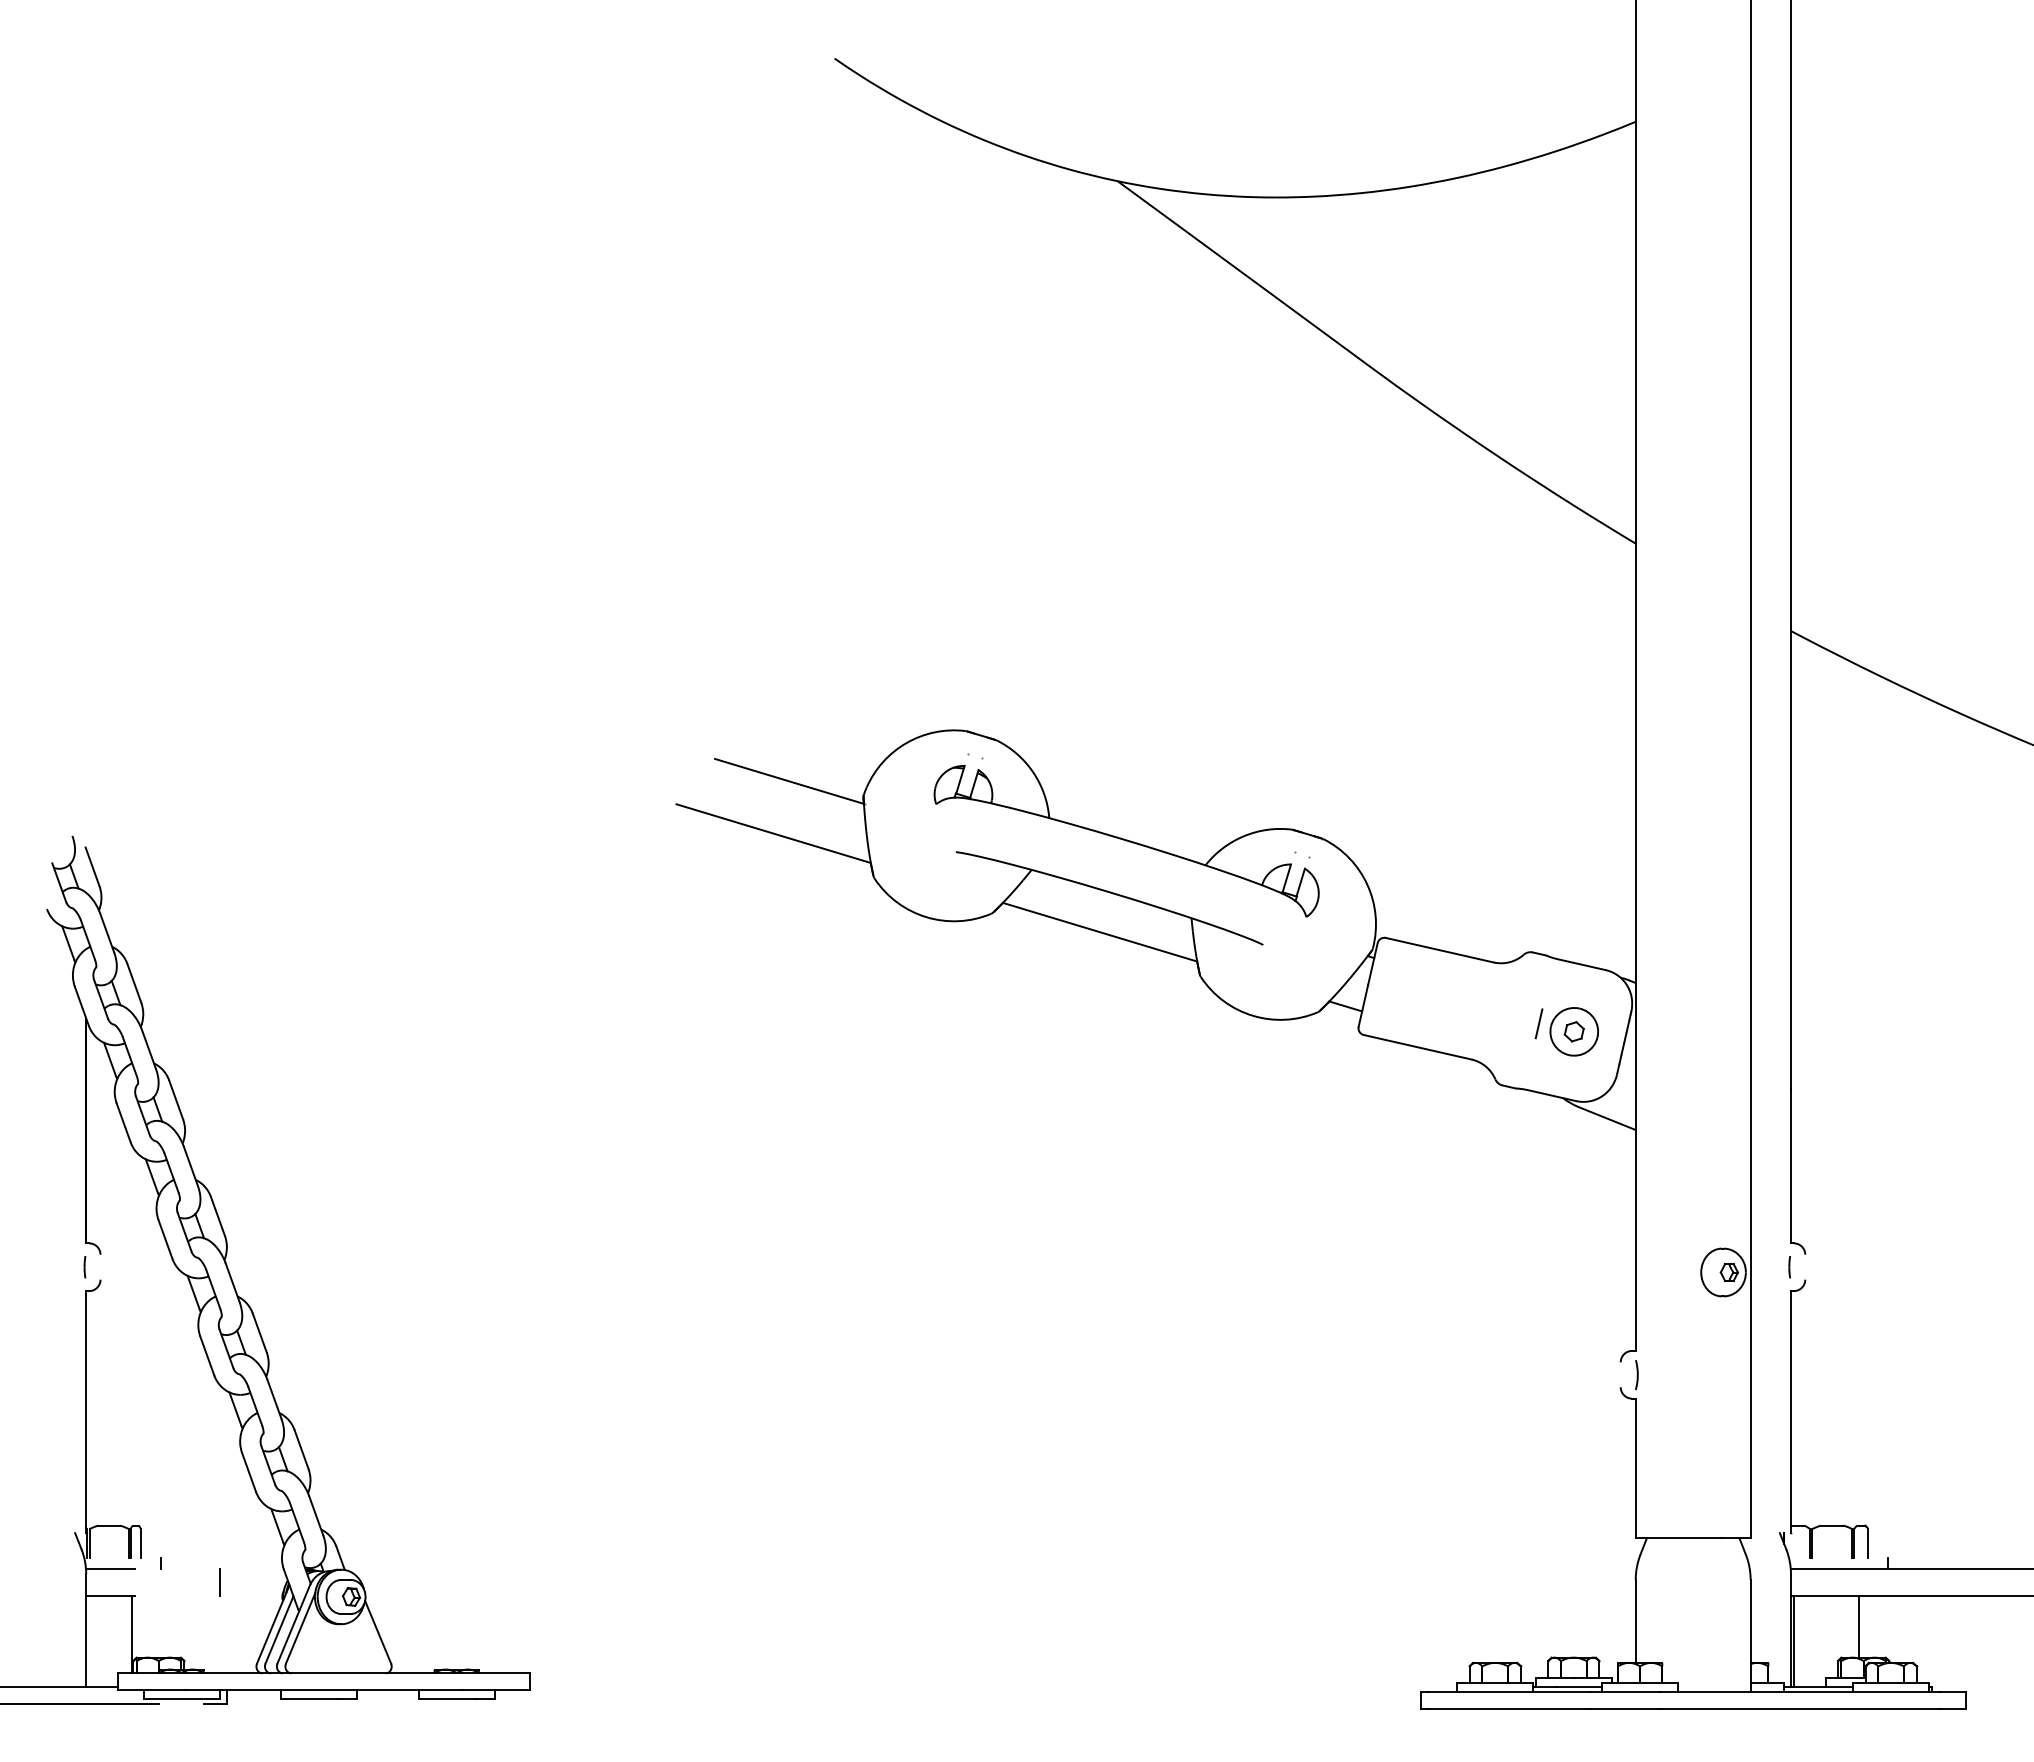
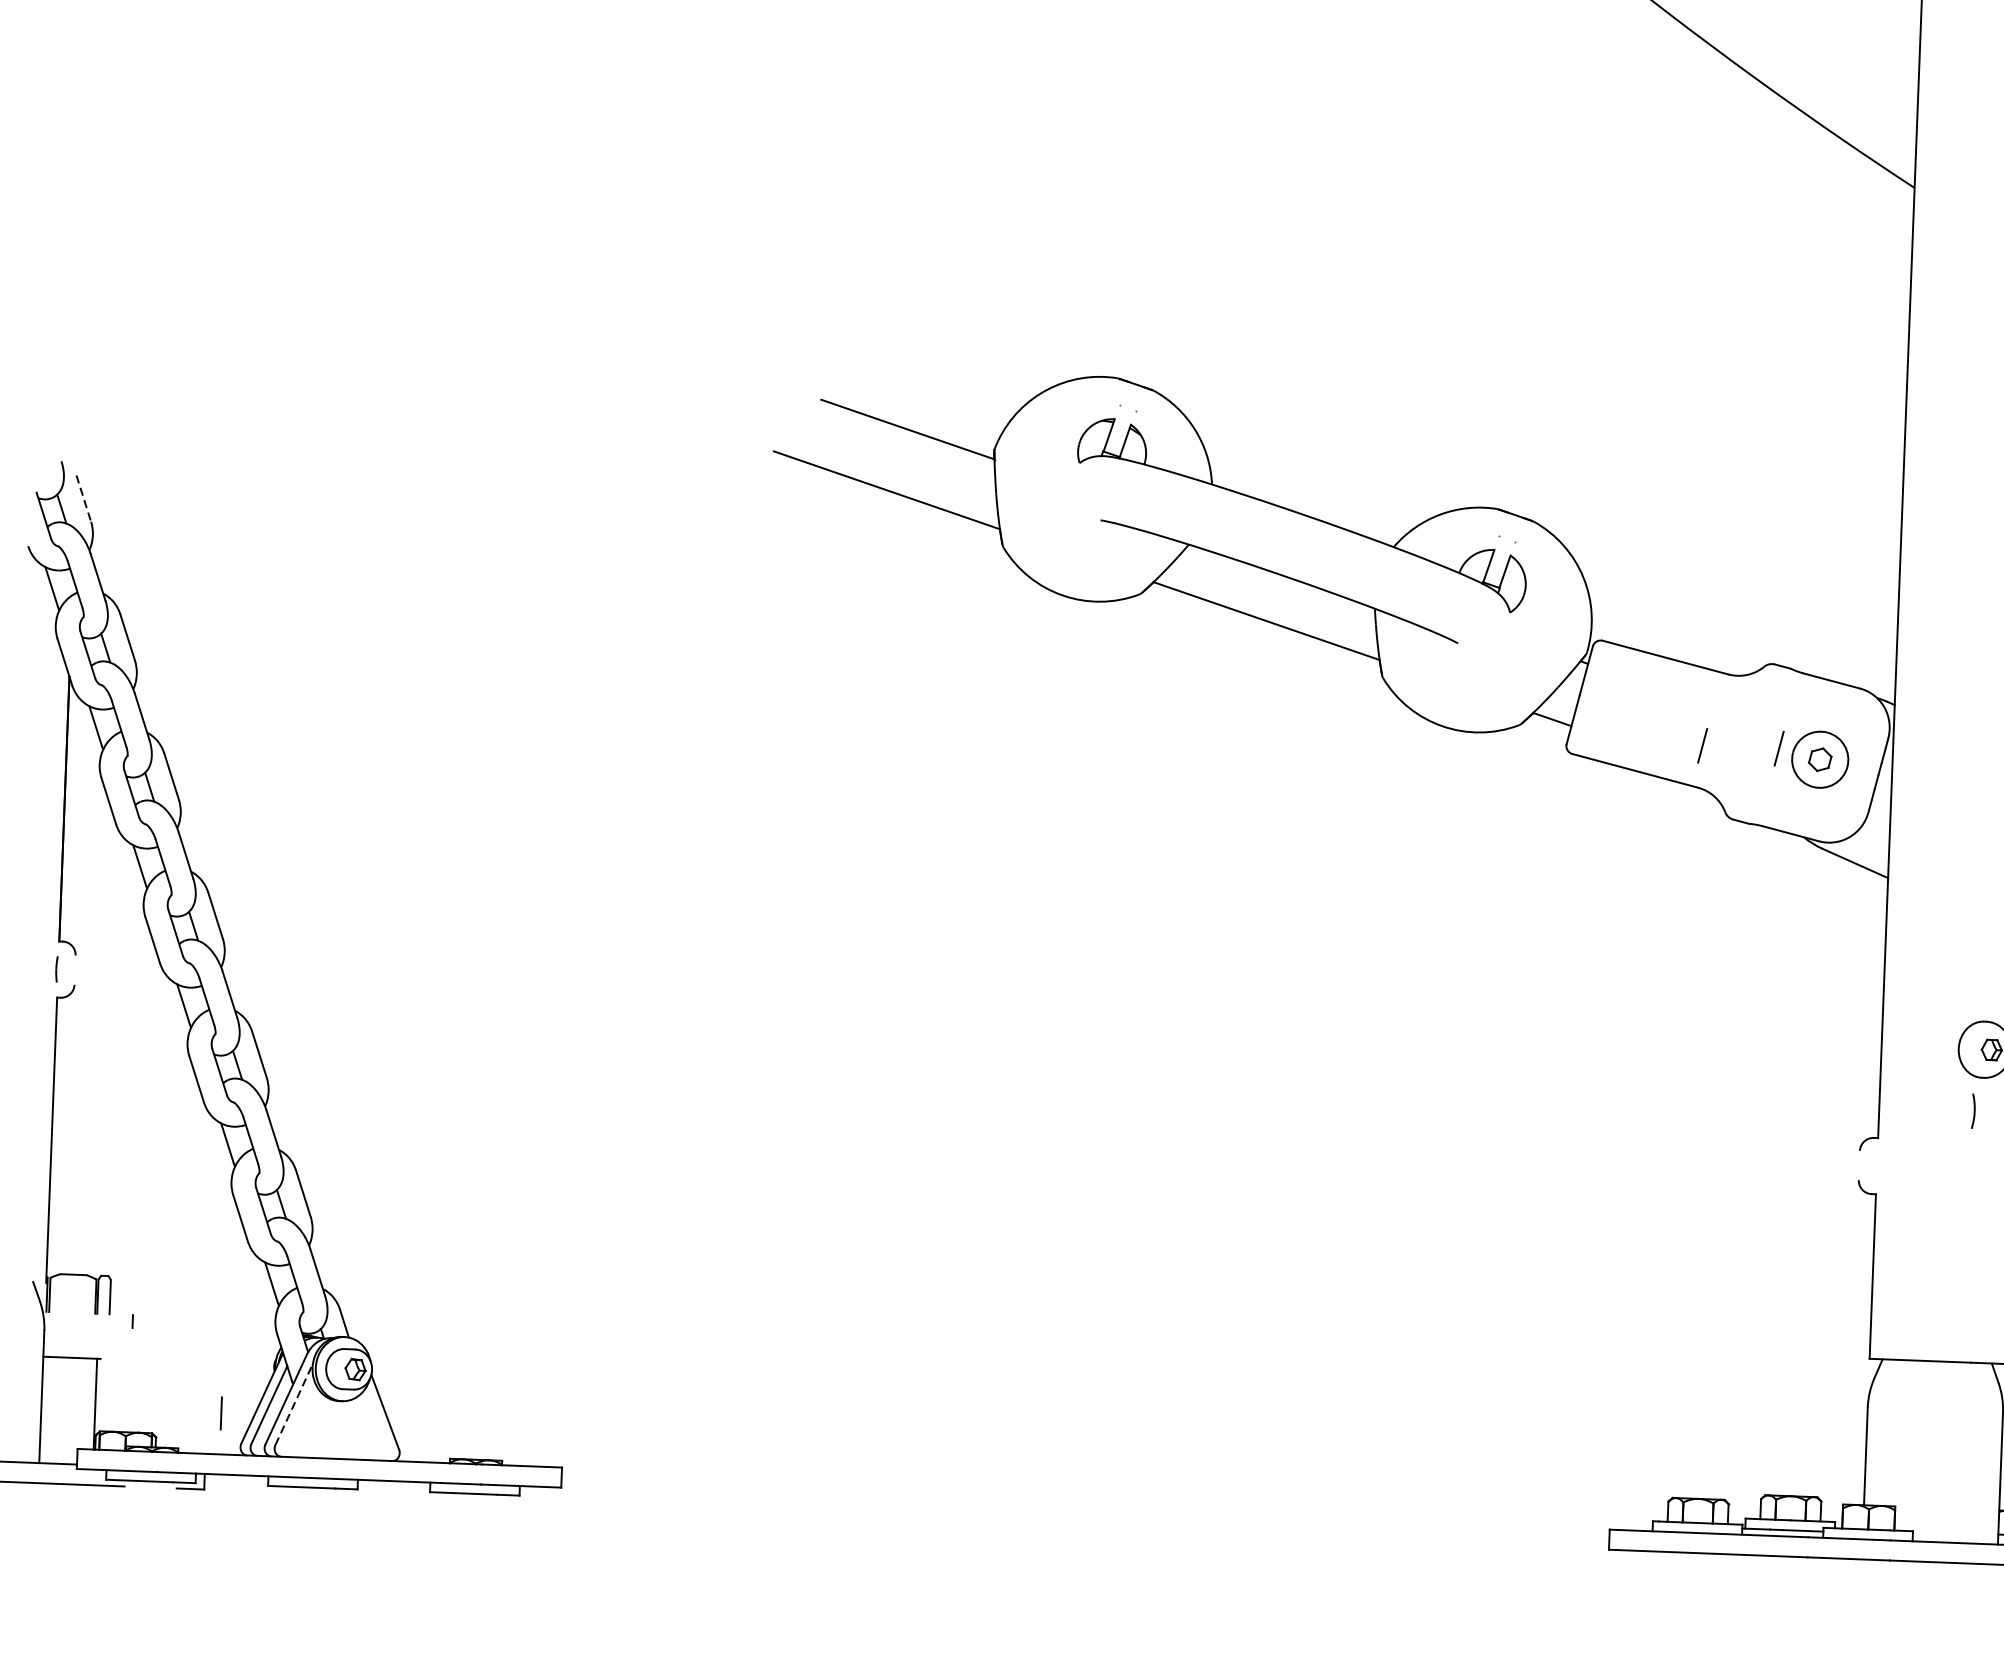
line: (92, 866) -> (83, 498), solid -> dashed
line: (1473, 1023) -> (1701, 745), added
line: (1636, 1375) -> (1973, 1111), moved
line: (110, 1568) -> (73, 1325), removed
line: (219, 1582) -> (220, 1413), moved
line: (300, 1628) -> (294, 1404), solid -> dashed

